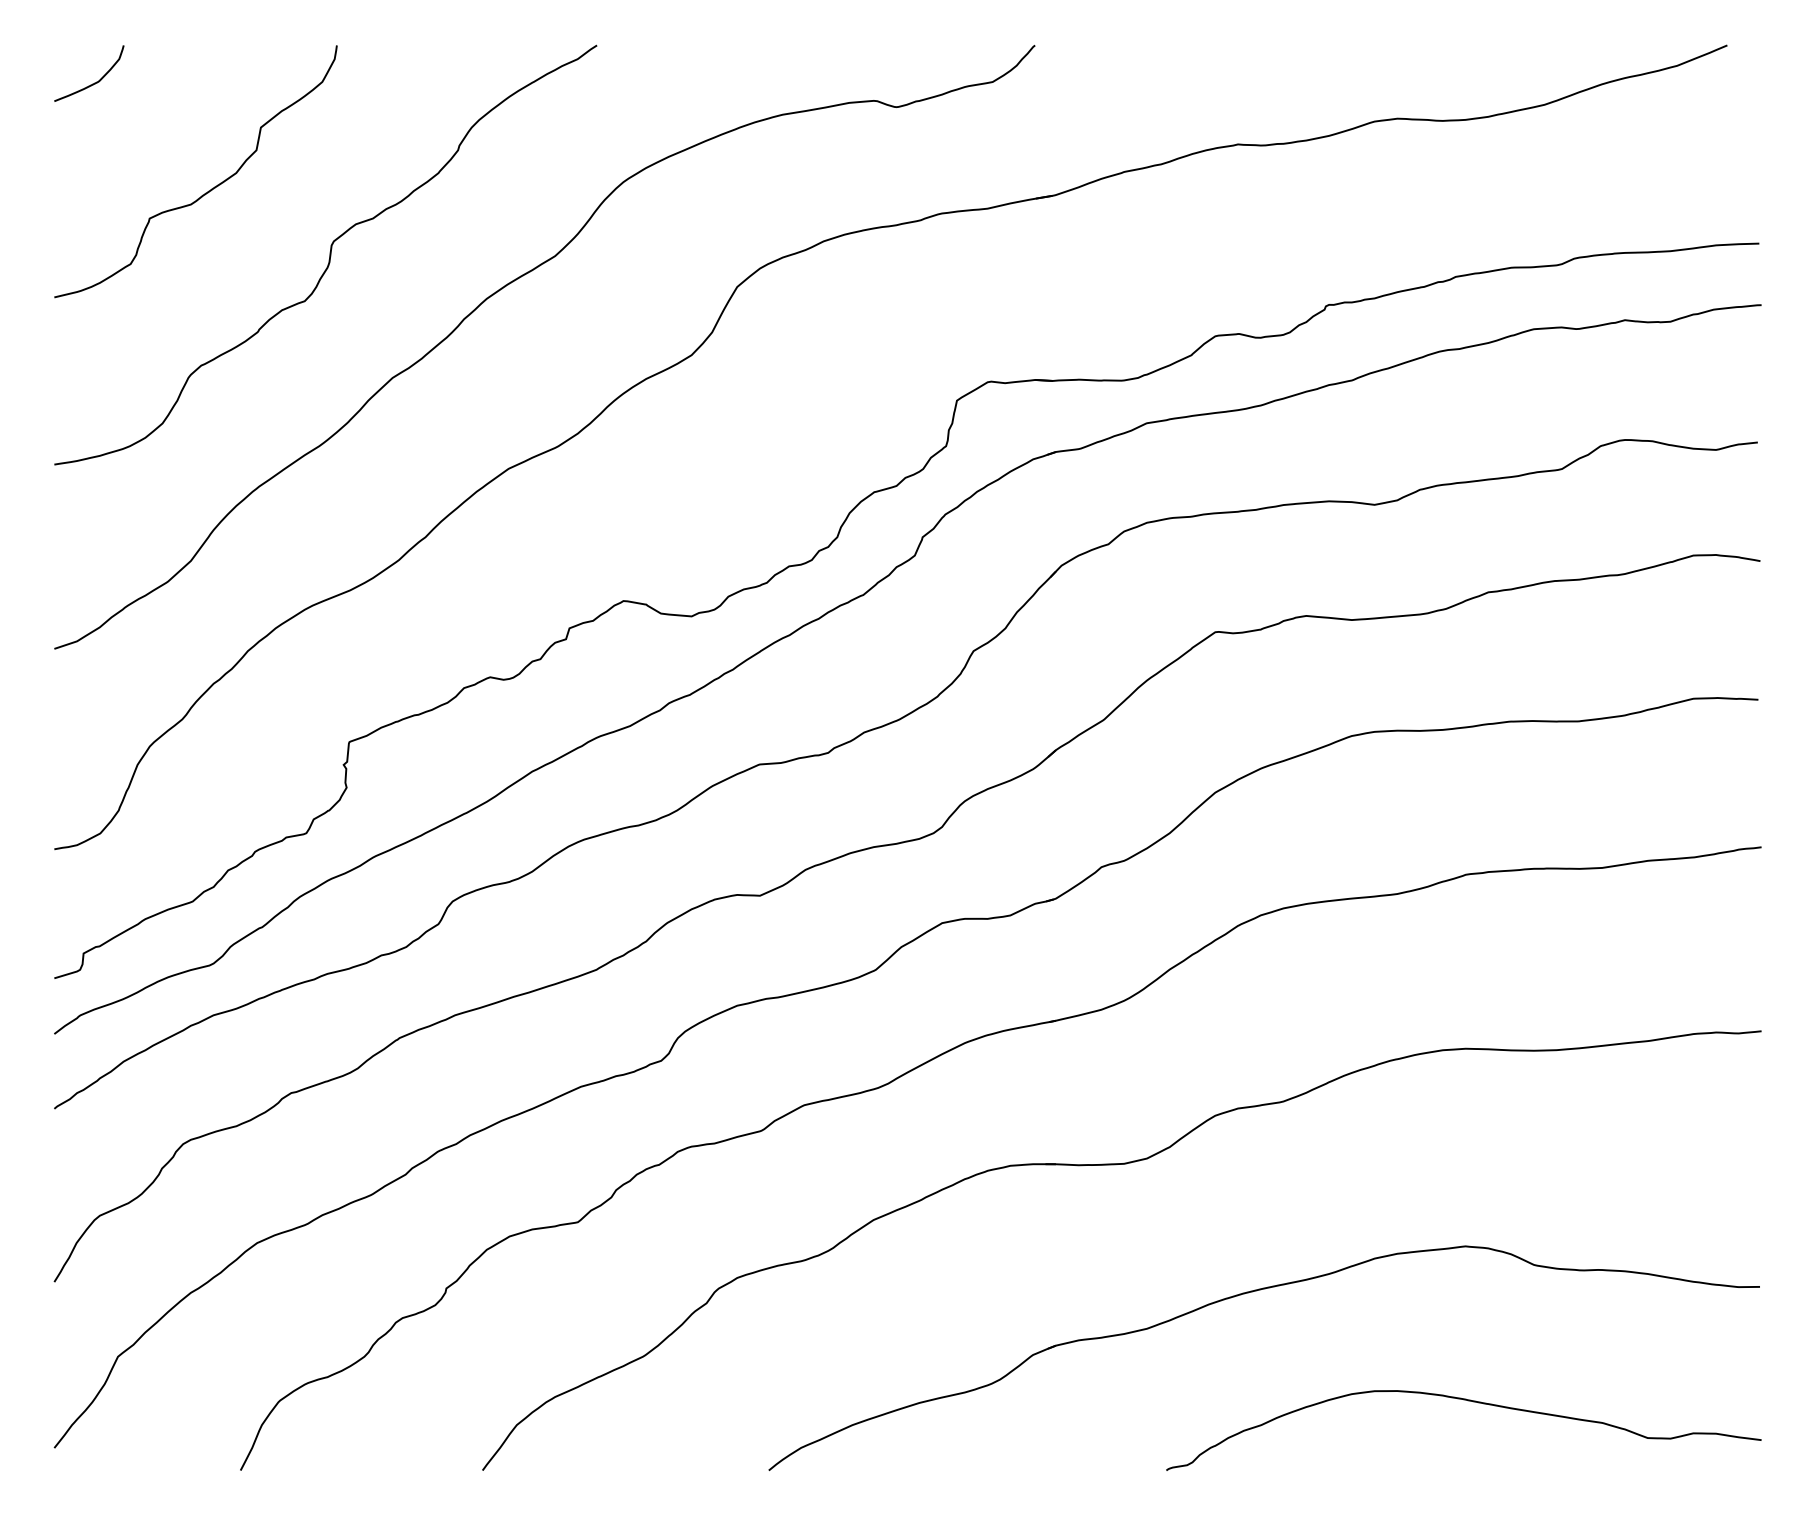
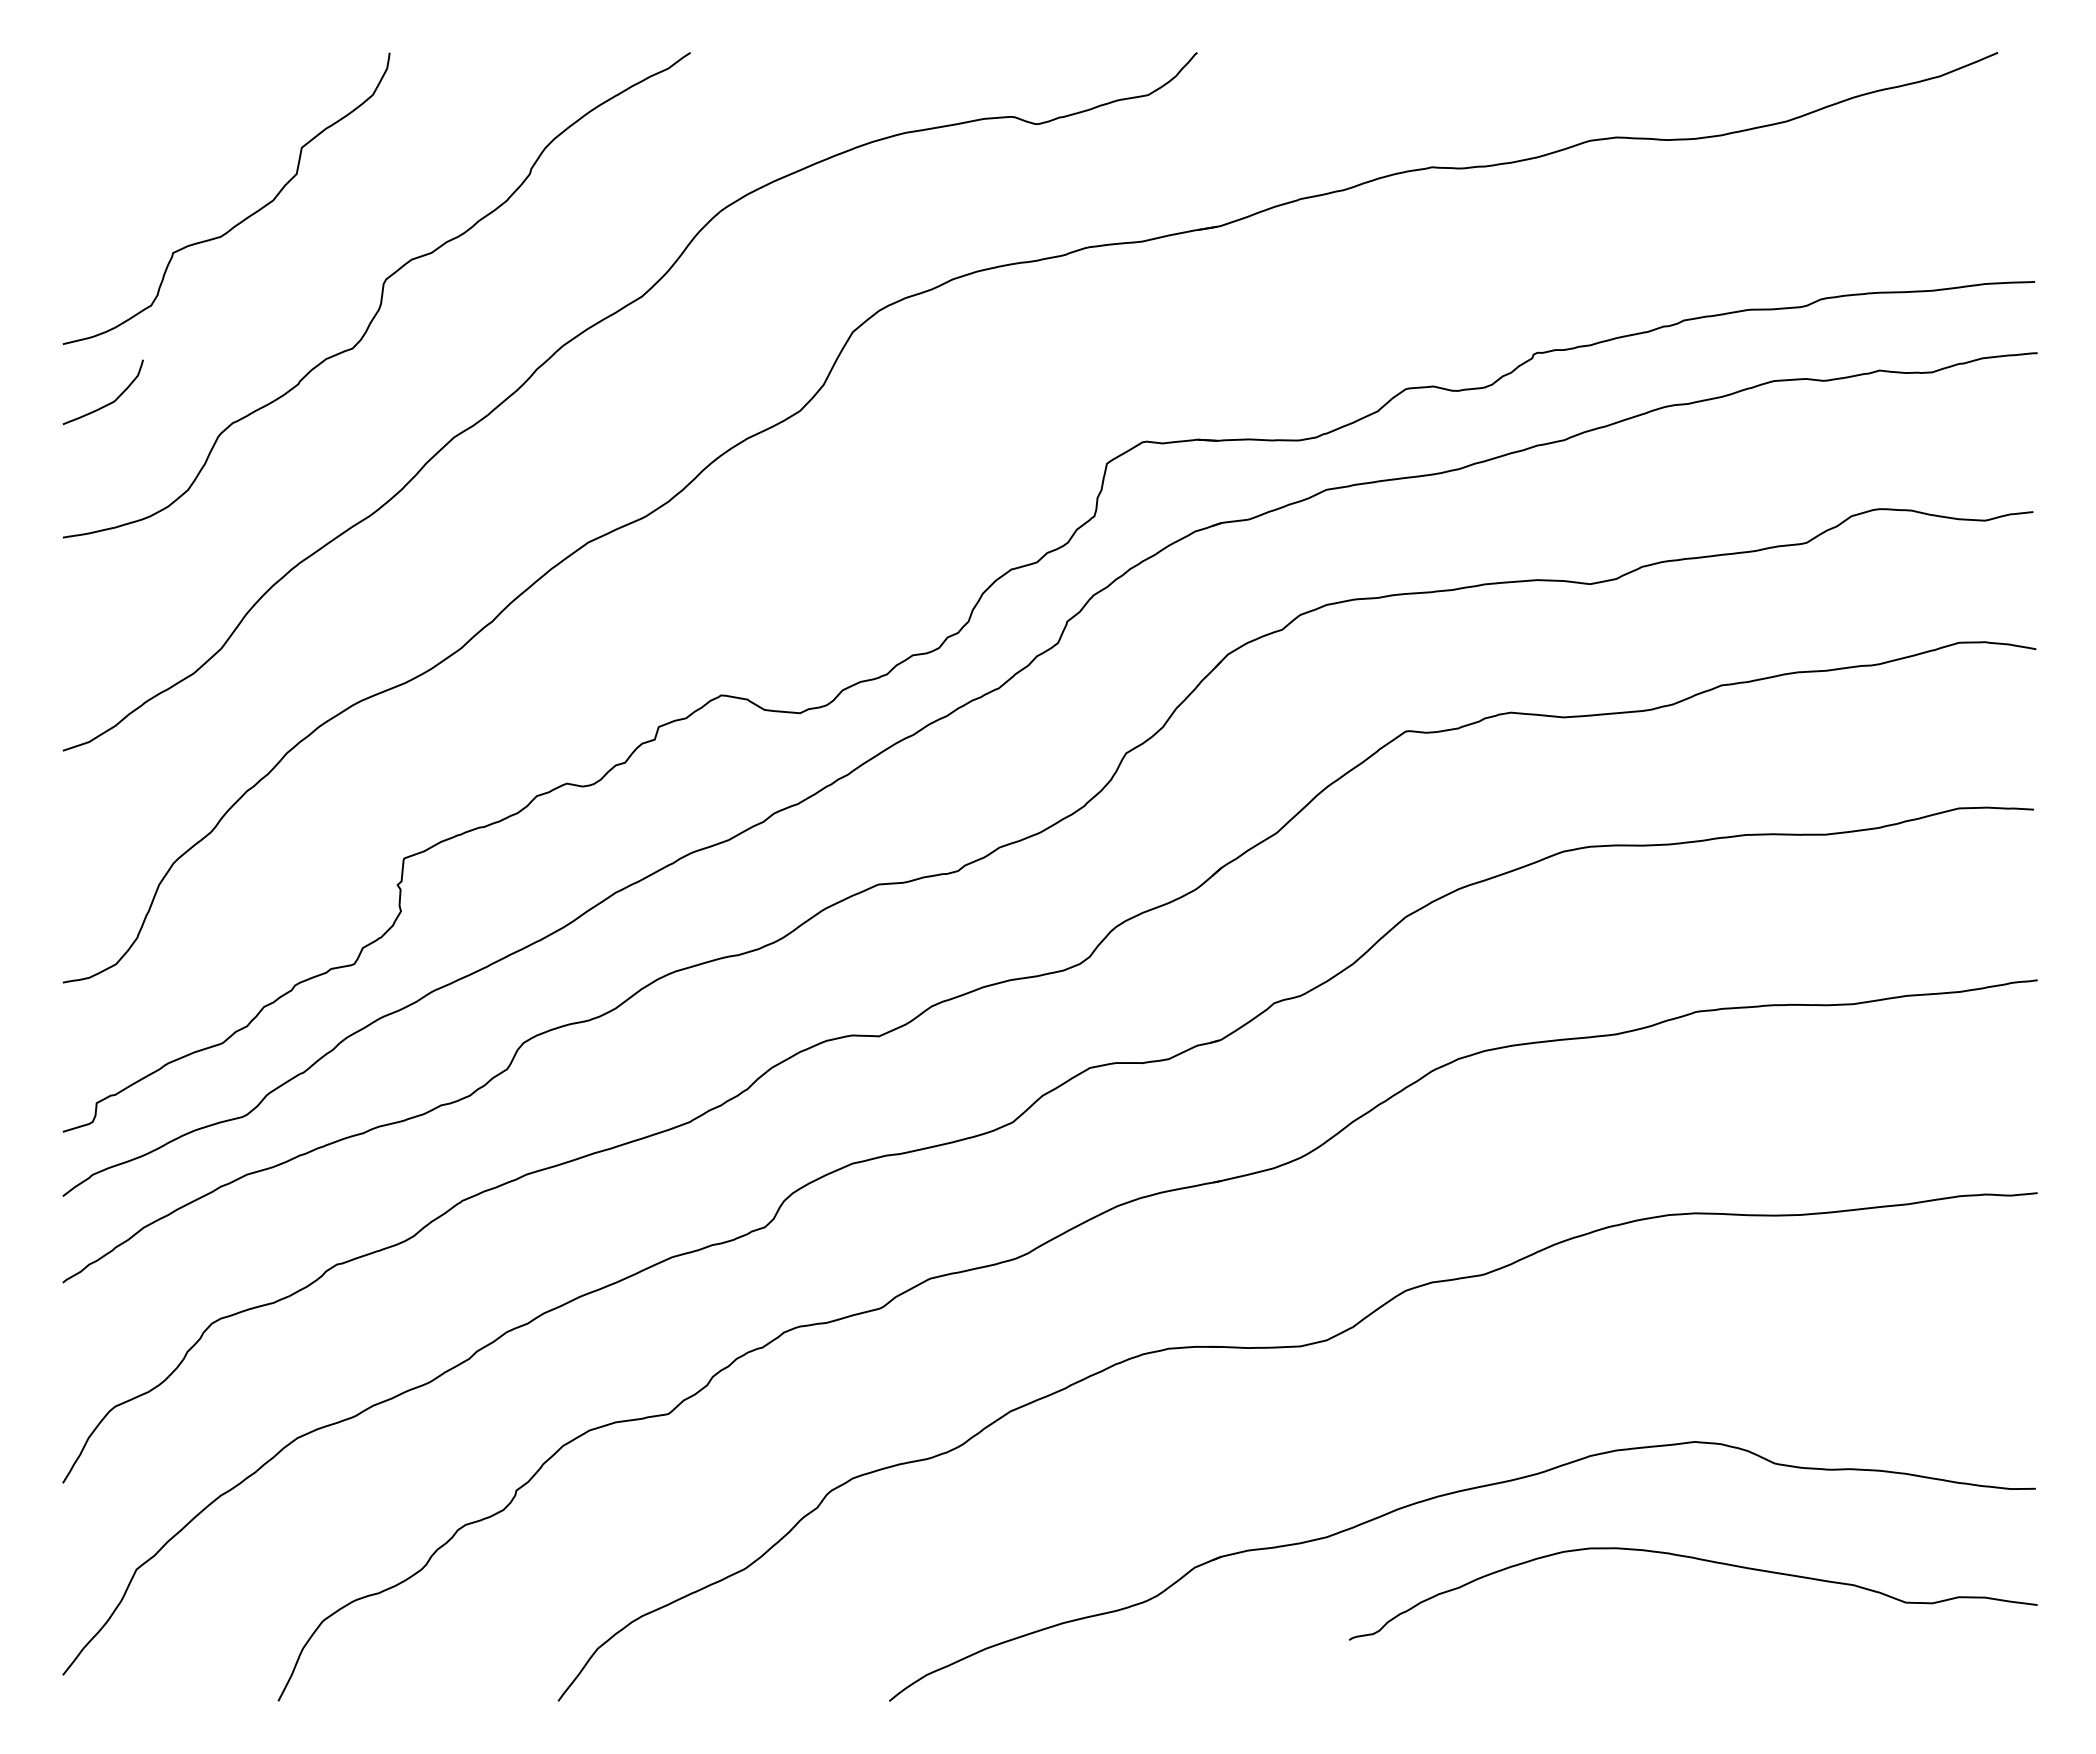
curve: (93, 83) -> (108, 403), moved
curve: (1469, 1401) -> (1699, 1560), moved

